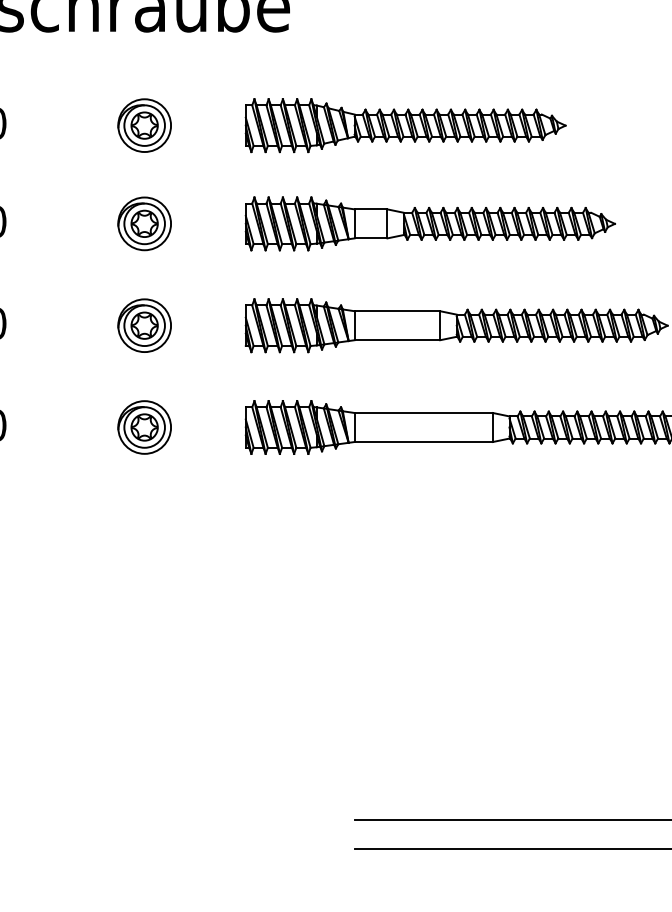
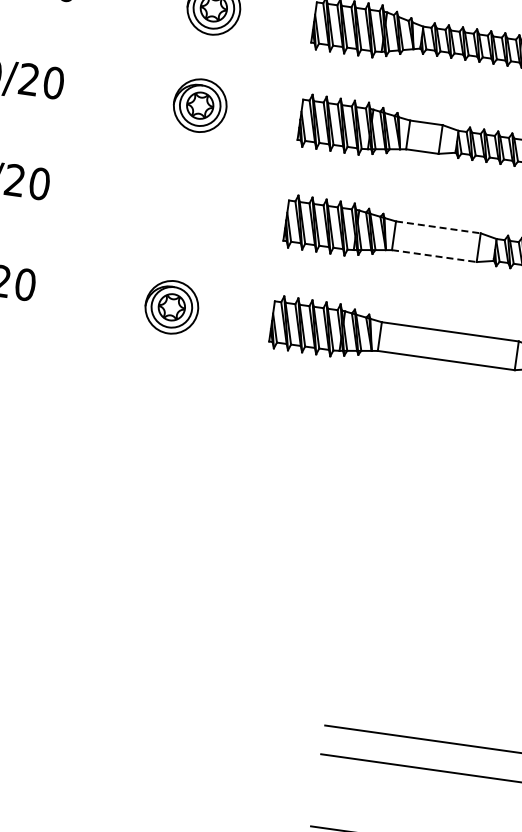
line: (397, 311) -> (438, 227), solid -> dashed
part: (144, 325) -> (185, 206), removed
line: (397, 340) -> (434, 256), solid -> dashed

